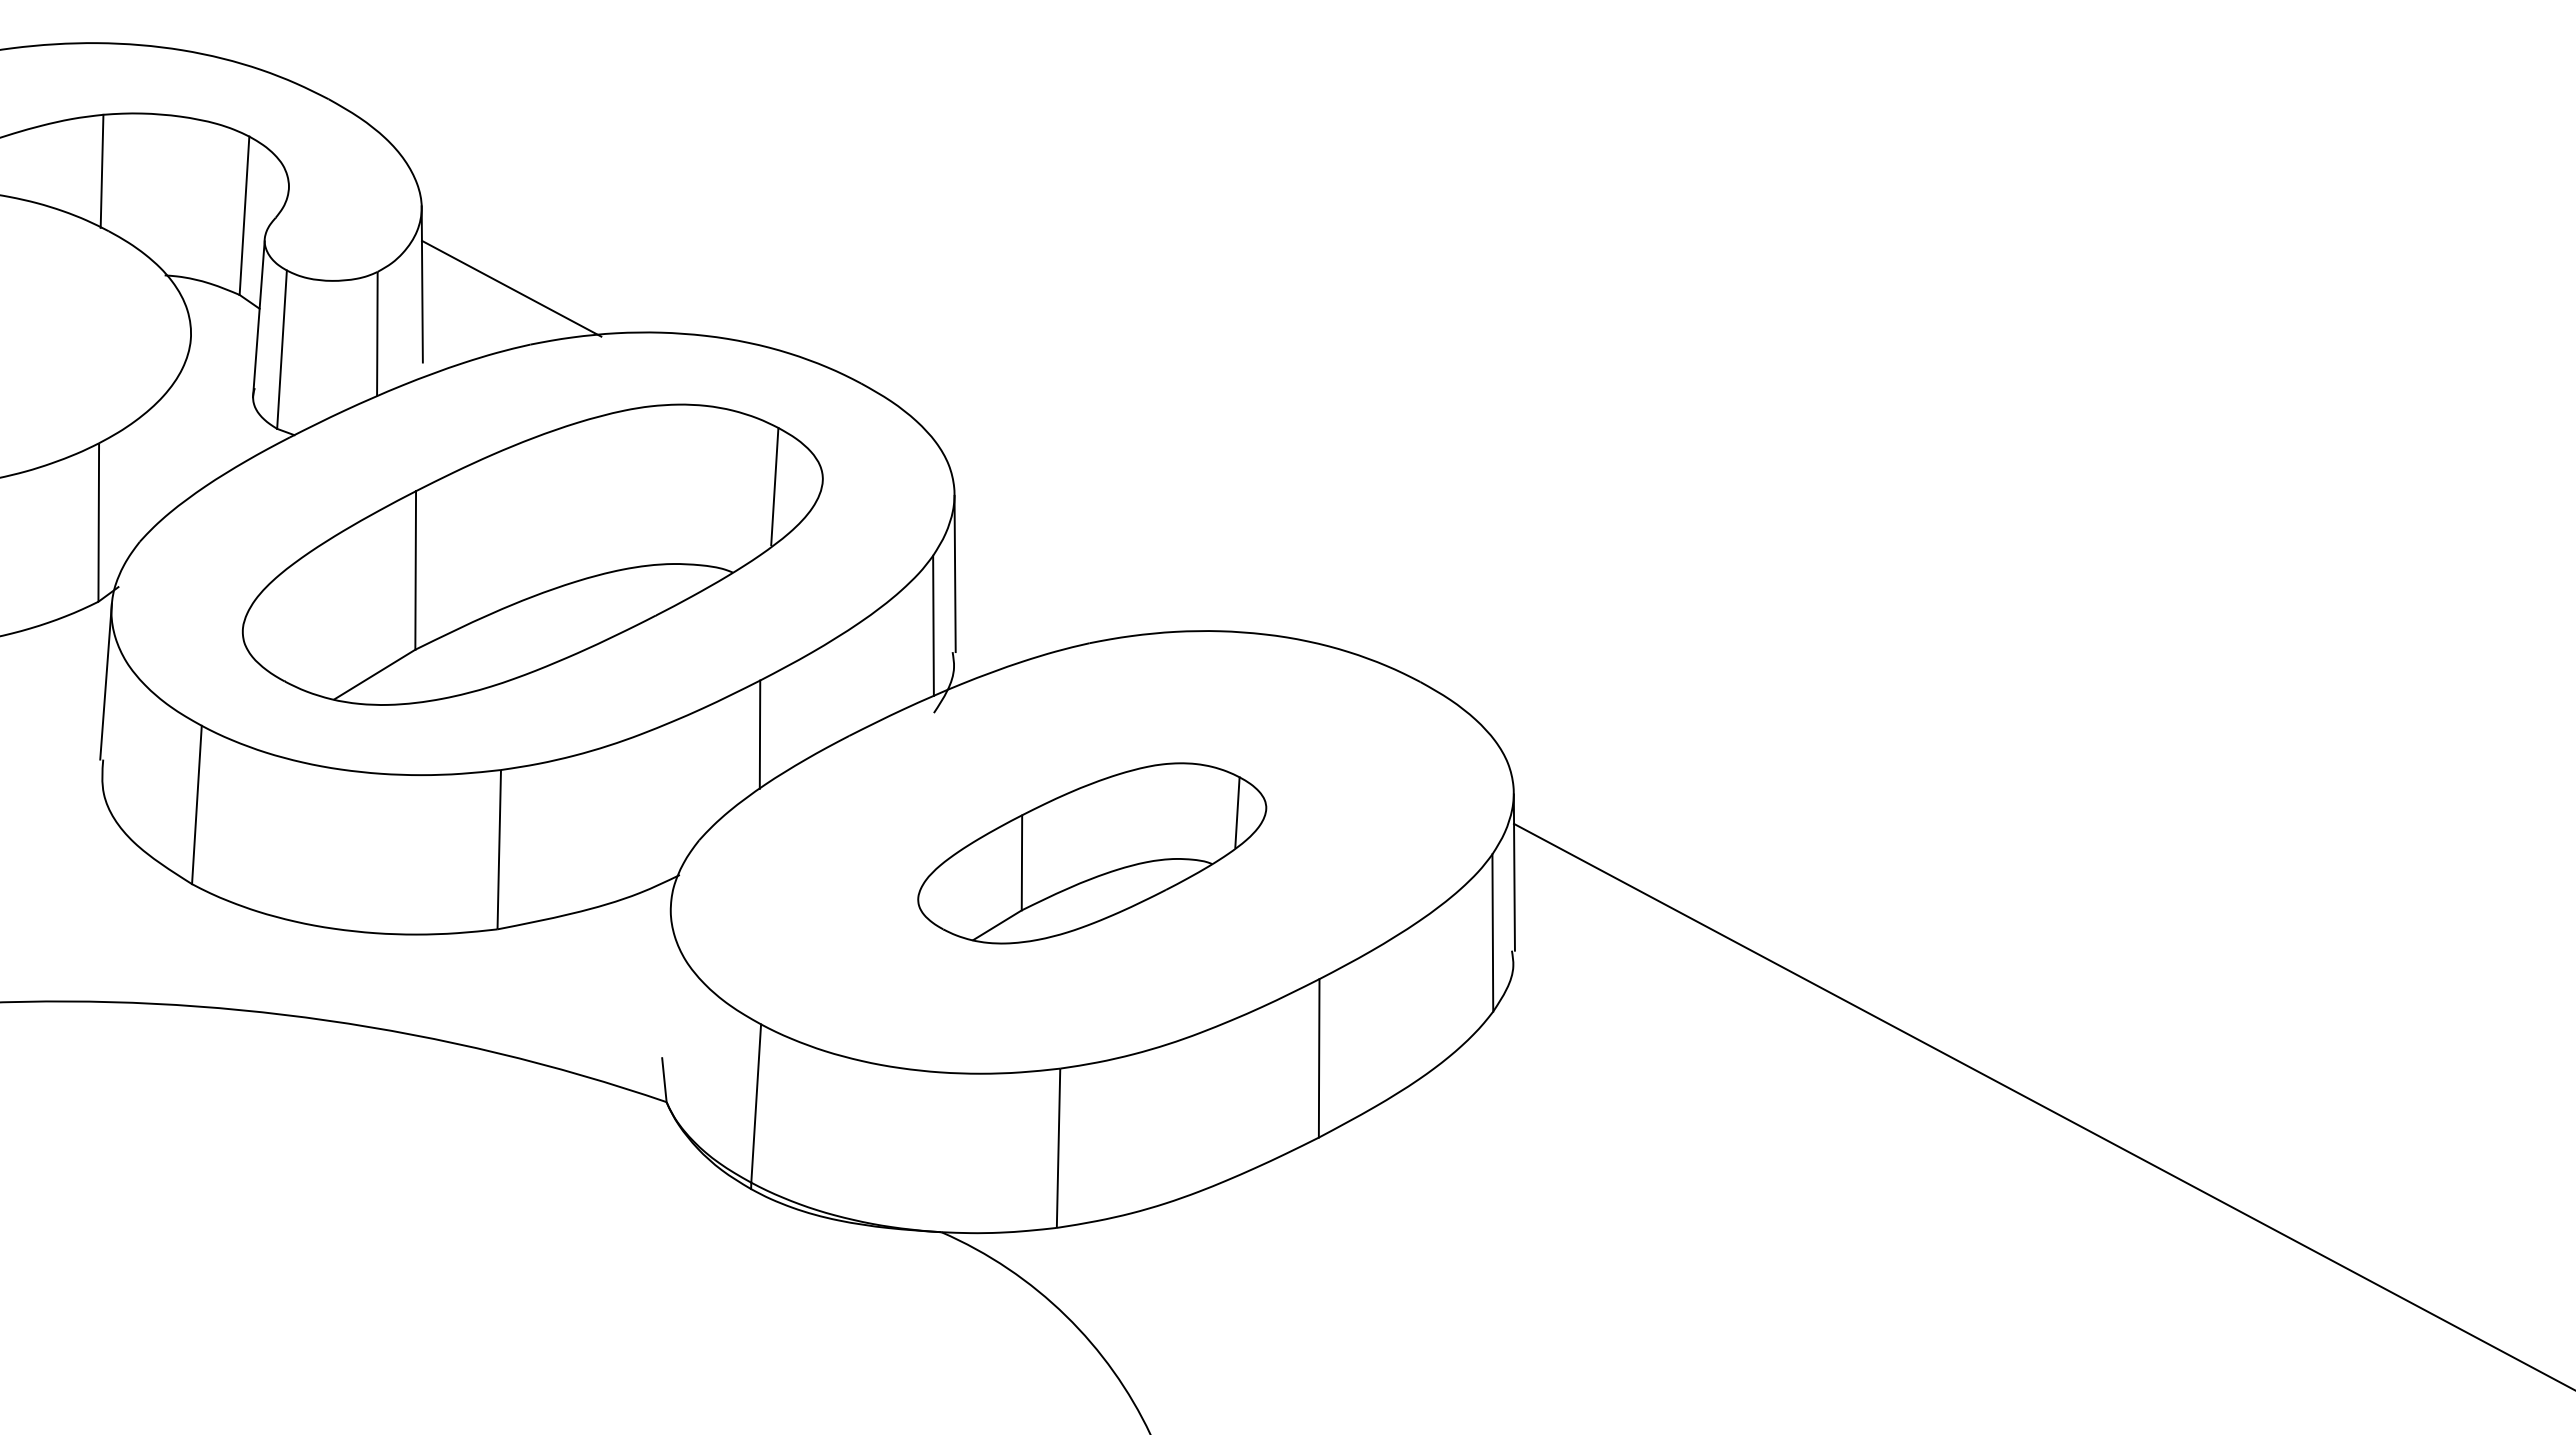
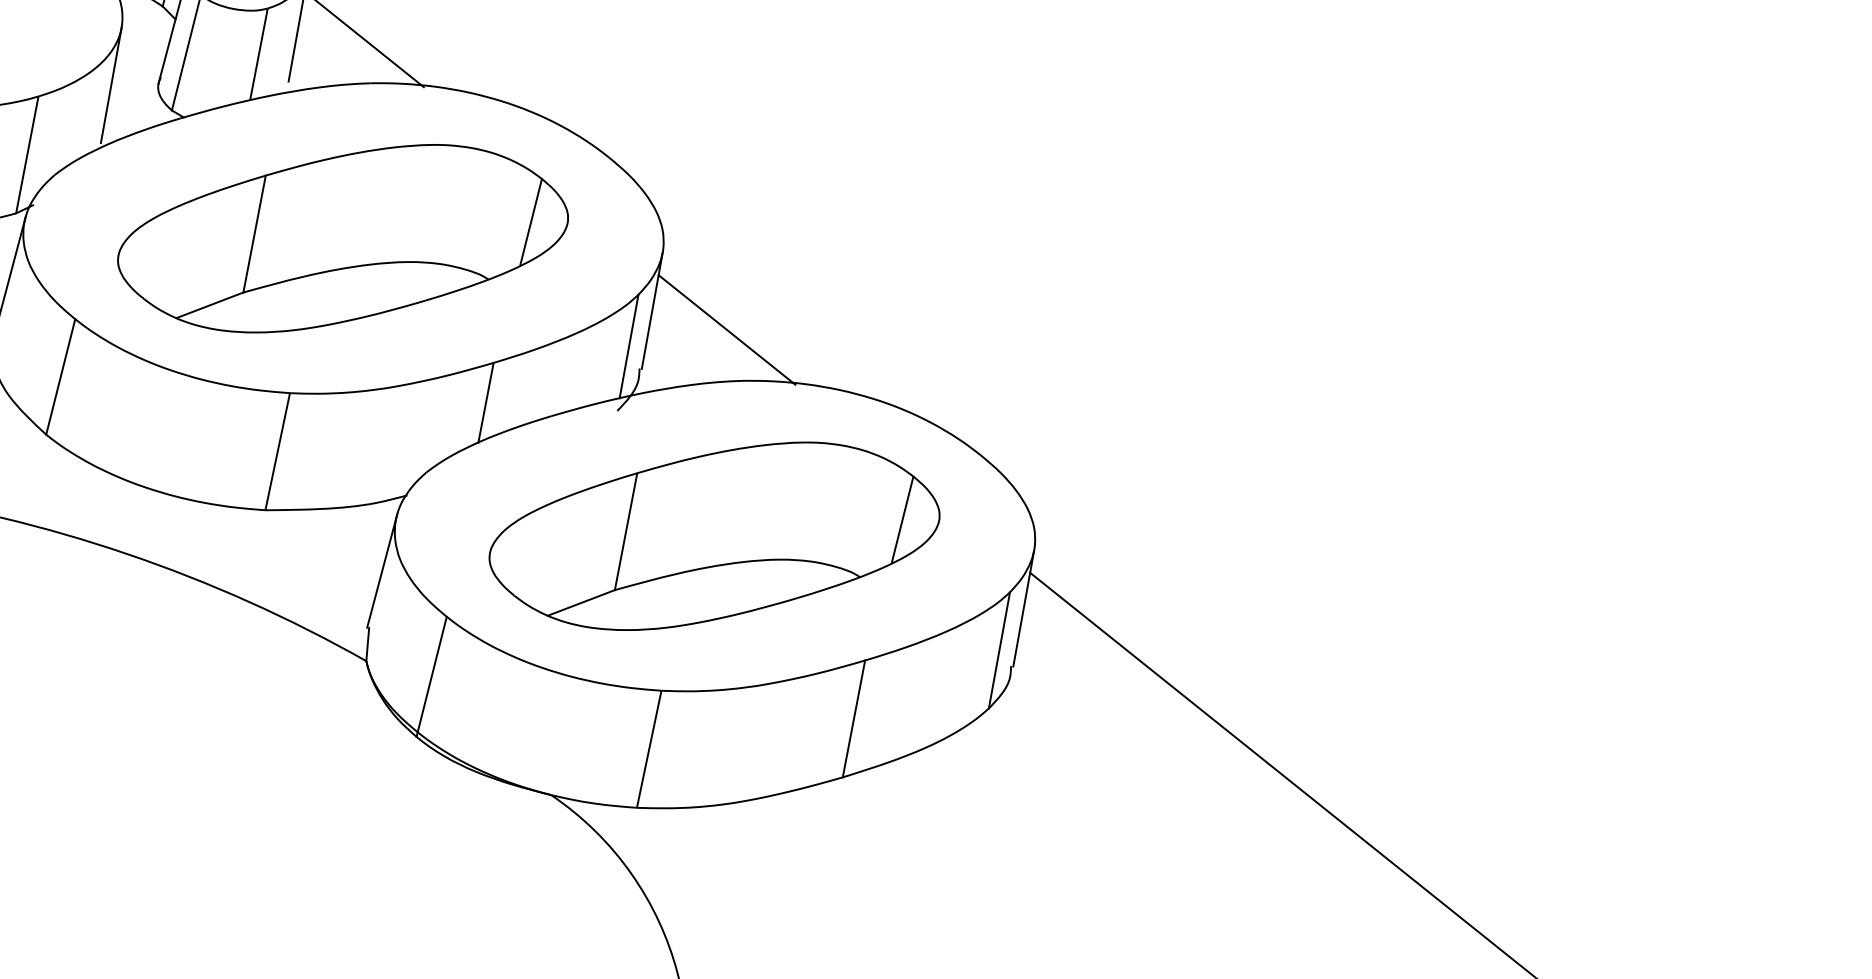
line: (191, 410) -> (111, 85), added
line: (1057, 580) -> (726, 330), added
part: (1092, 853) -> (714, 536), size x1.67
line: (665, 980) -> (382, 571), added

